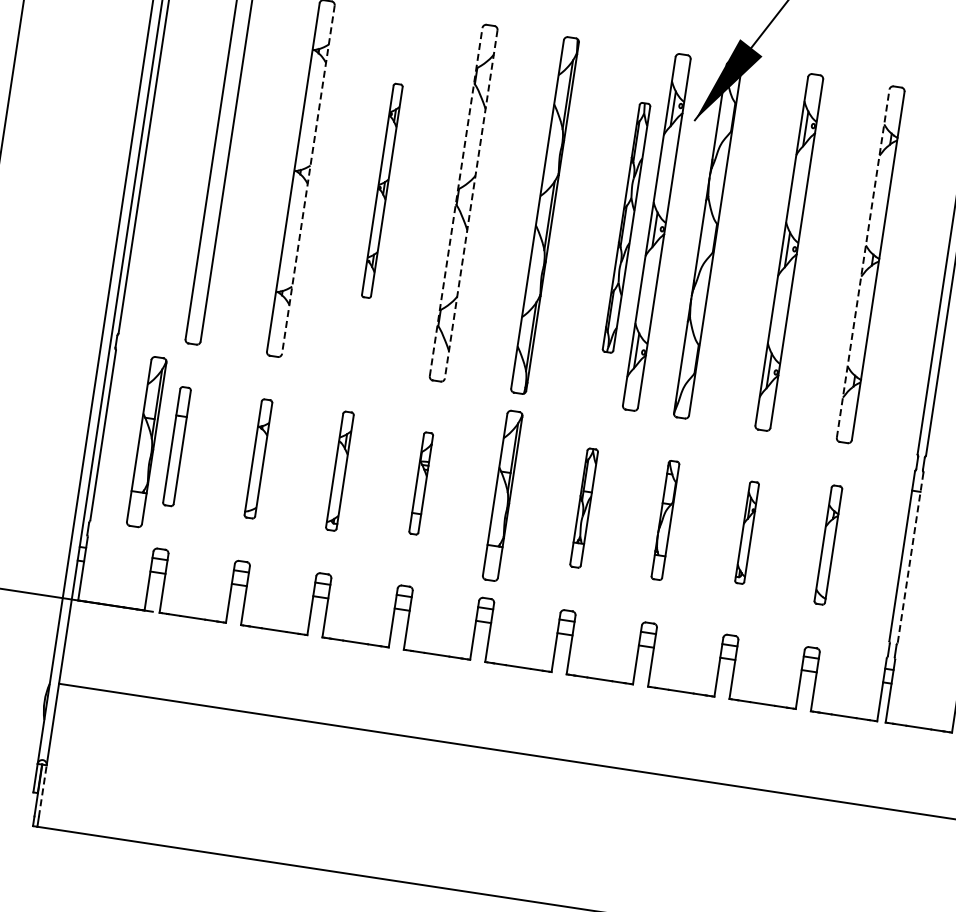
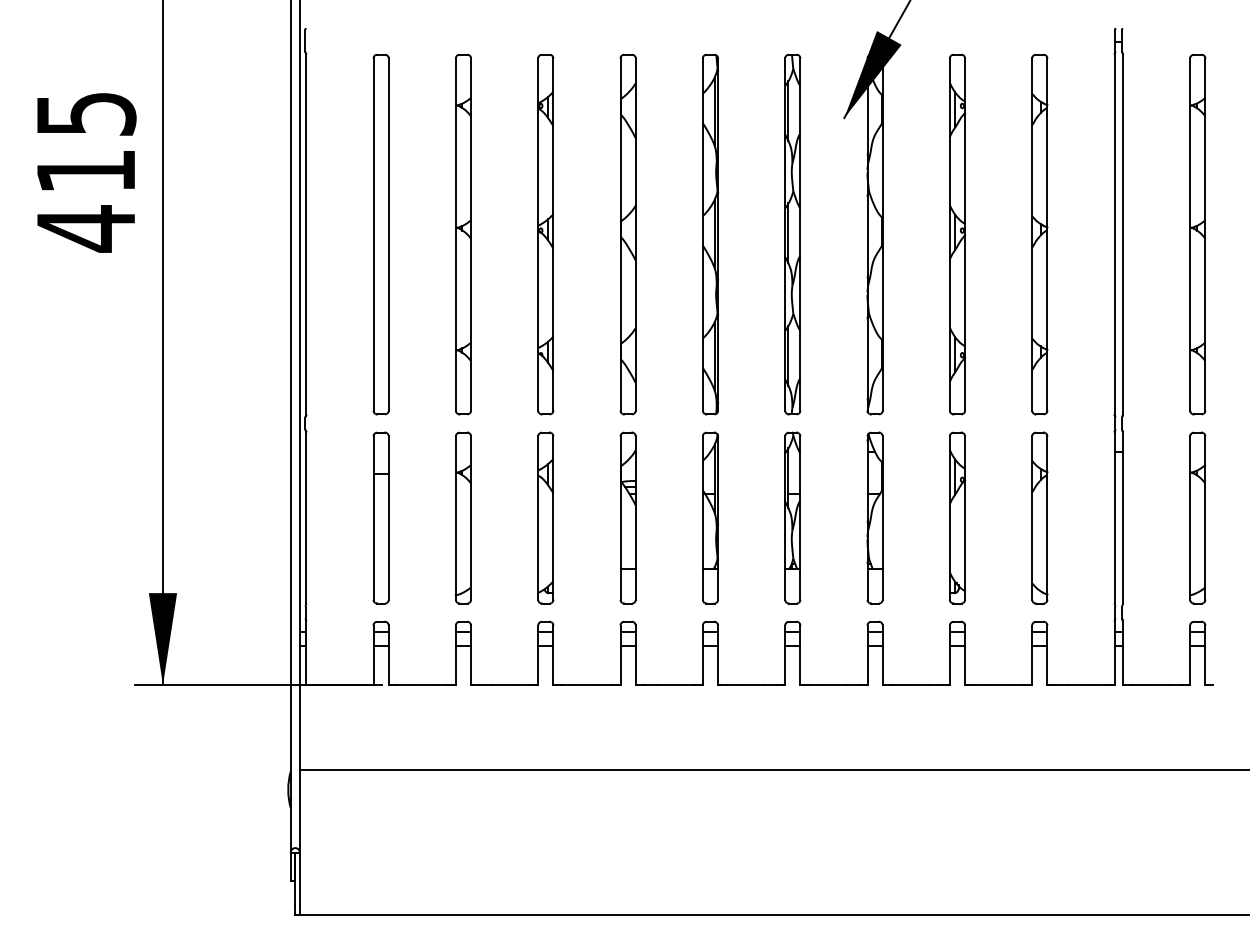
line: (308, 180) -> (471, 235), dashed -> solid
part: (381, 190) -> (545, 234), size x1.67
line: (456, 202) -> (620, 234), dashed -> solid
line: (470, 205) -> (635, 235), dashed -> solid
part: (626, 227) -> (792, 234), size x1.43
part: (656, 232) -> (823, 234), removed
line: (863, 263) -> (1032, 234), dashed -> solid
part: (146, 441) -> (350, 517), removed
part: (176, 445) -> (380, 517), size x1.43
part: (258, 458) -> (463, 517), size x1.43
part: (339, 470) -> (545, 517), size x1.43
part: (420, 482) -> (627, 517), size x1.67
part: (583, 507) -> (792, 517), size x1.43
part: (664, 519) -> (874, 517), size x1.43
part: (747, 532) -> (957, 517), size x1.67
part: (828, 544) -> (1039, 517), size x1.43
line: (911, 558) -> (1123, 518), dashed -> solid
line: (42, 790) -> (299, 878), dashed -> solid

